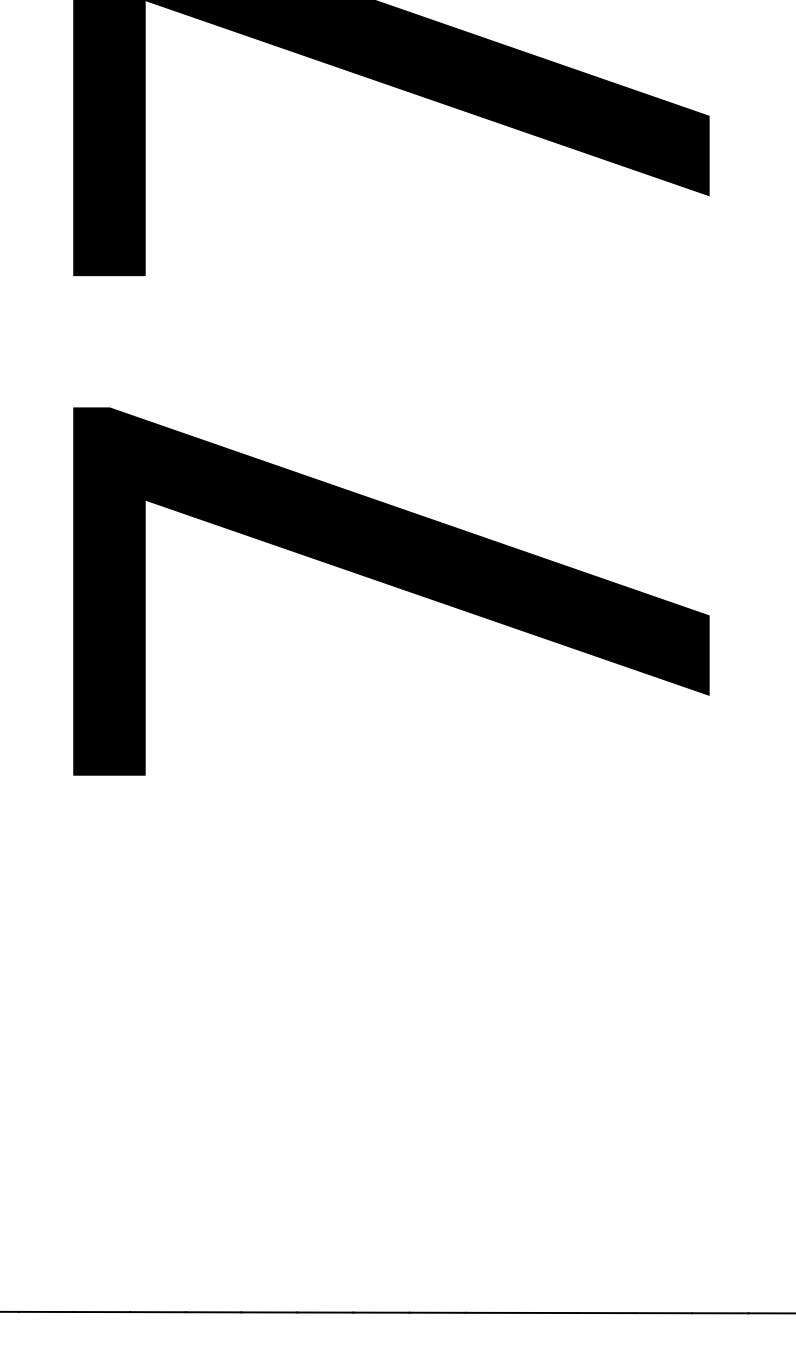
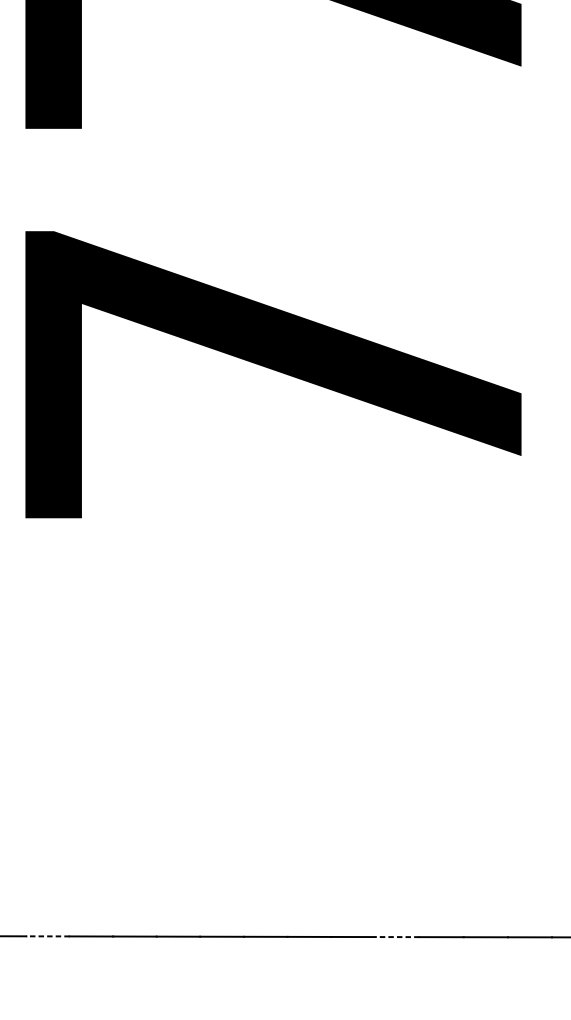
line: (102, 1312) -> (48, 936), solid -> dashed
line: (550, 1312) -> (397, 936), solid -> dashed

